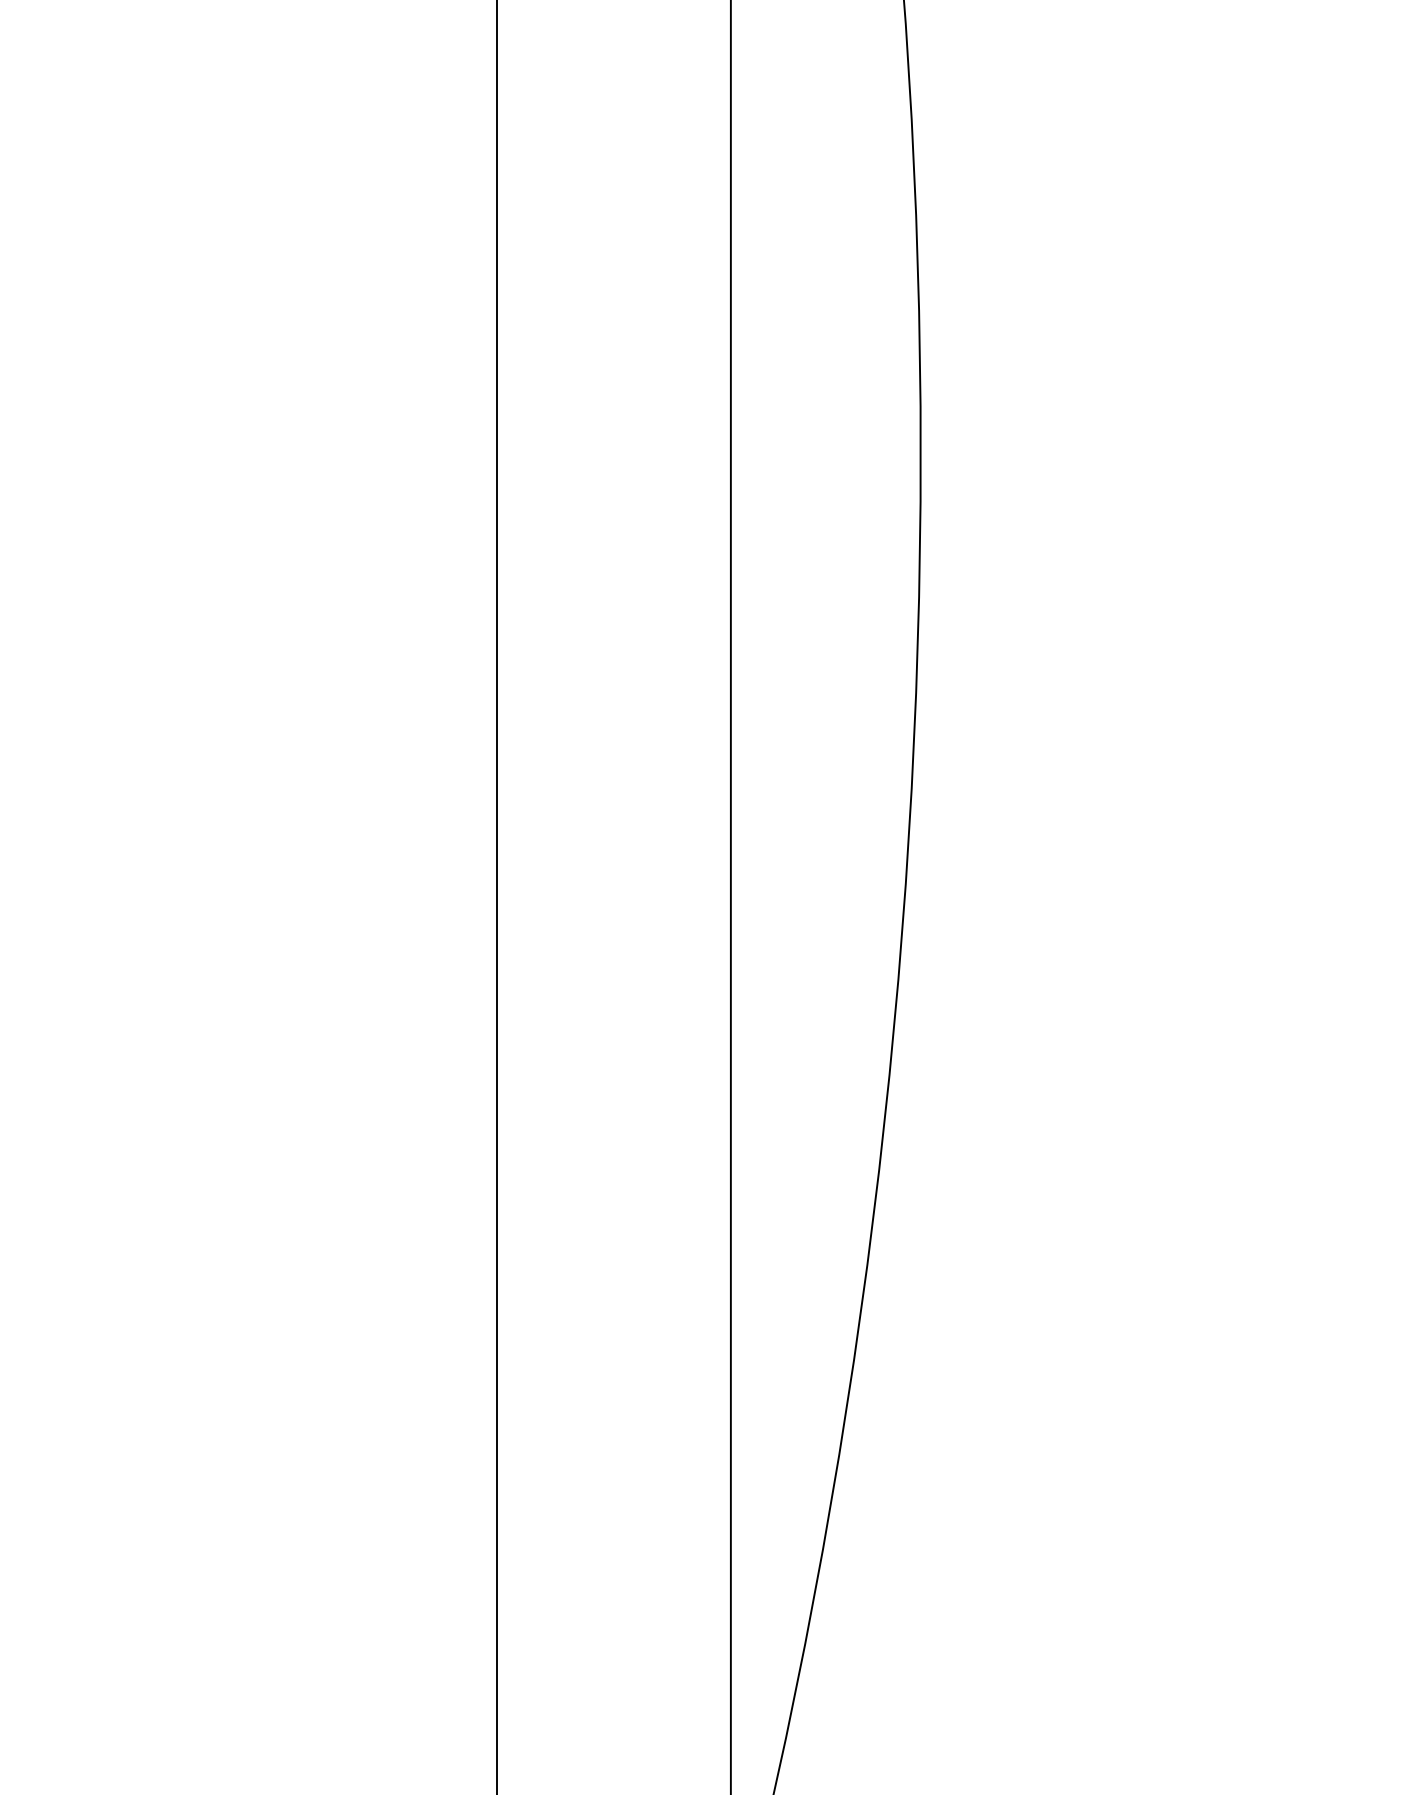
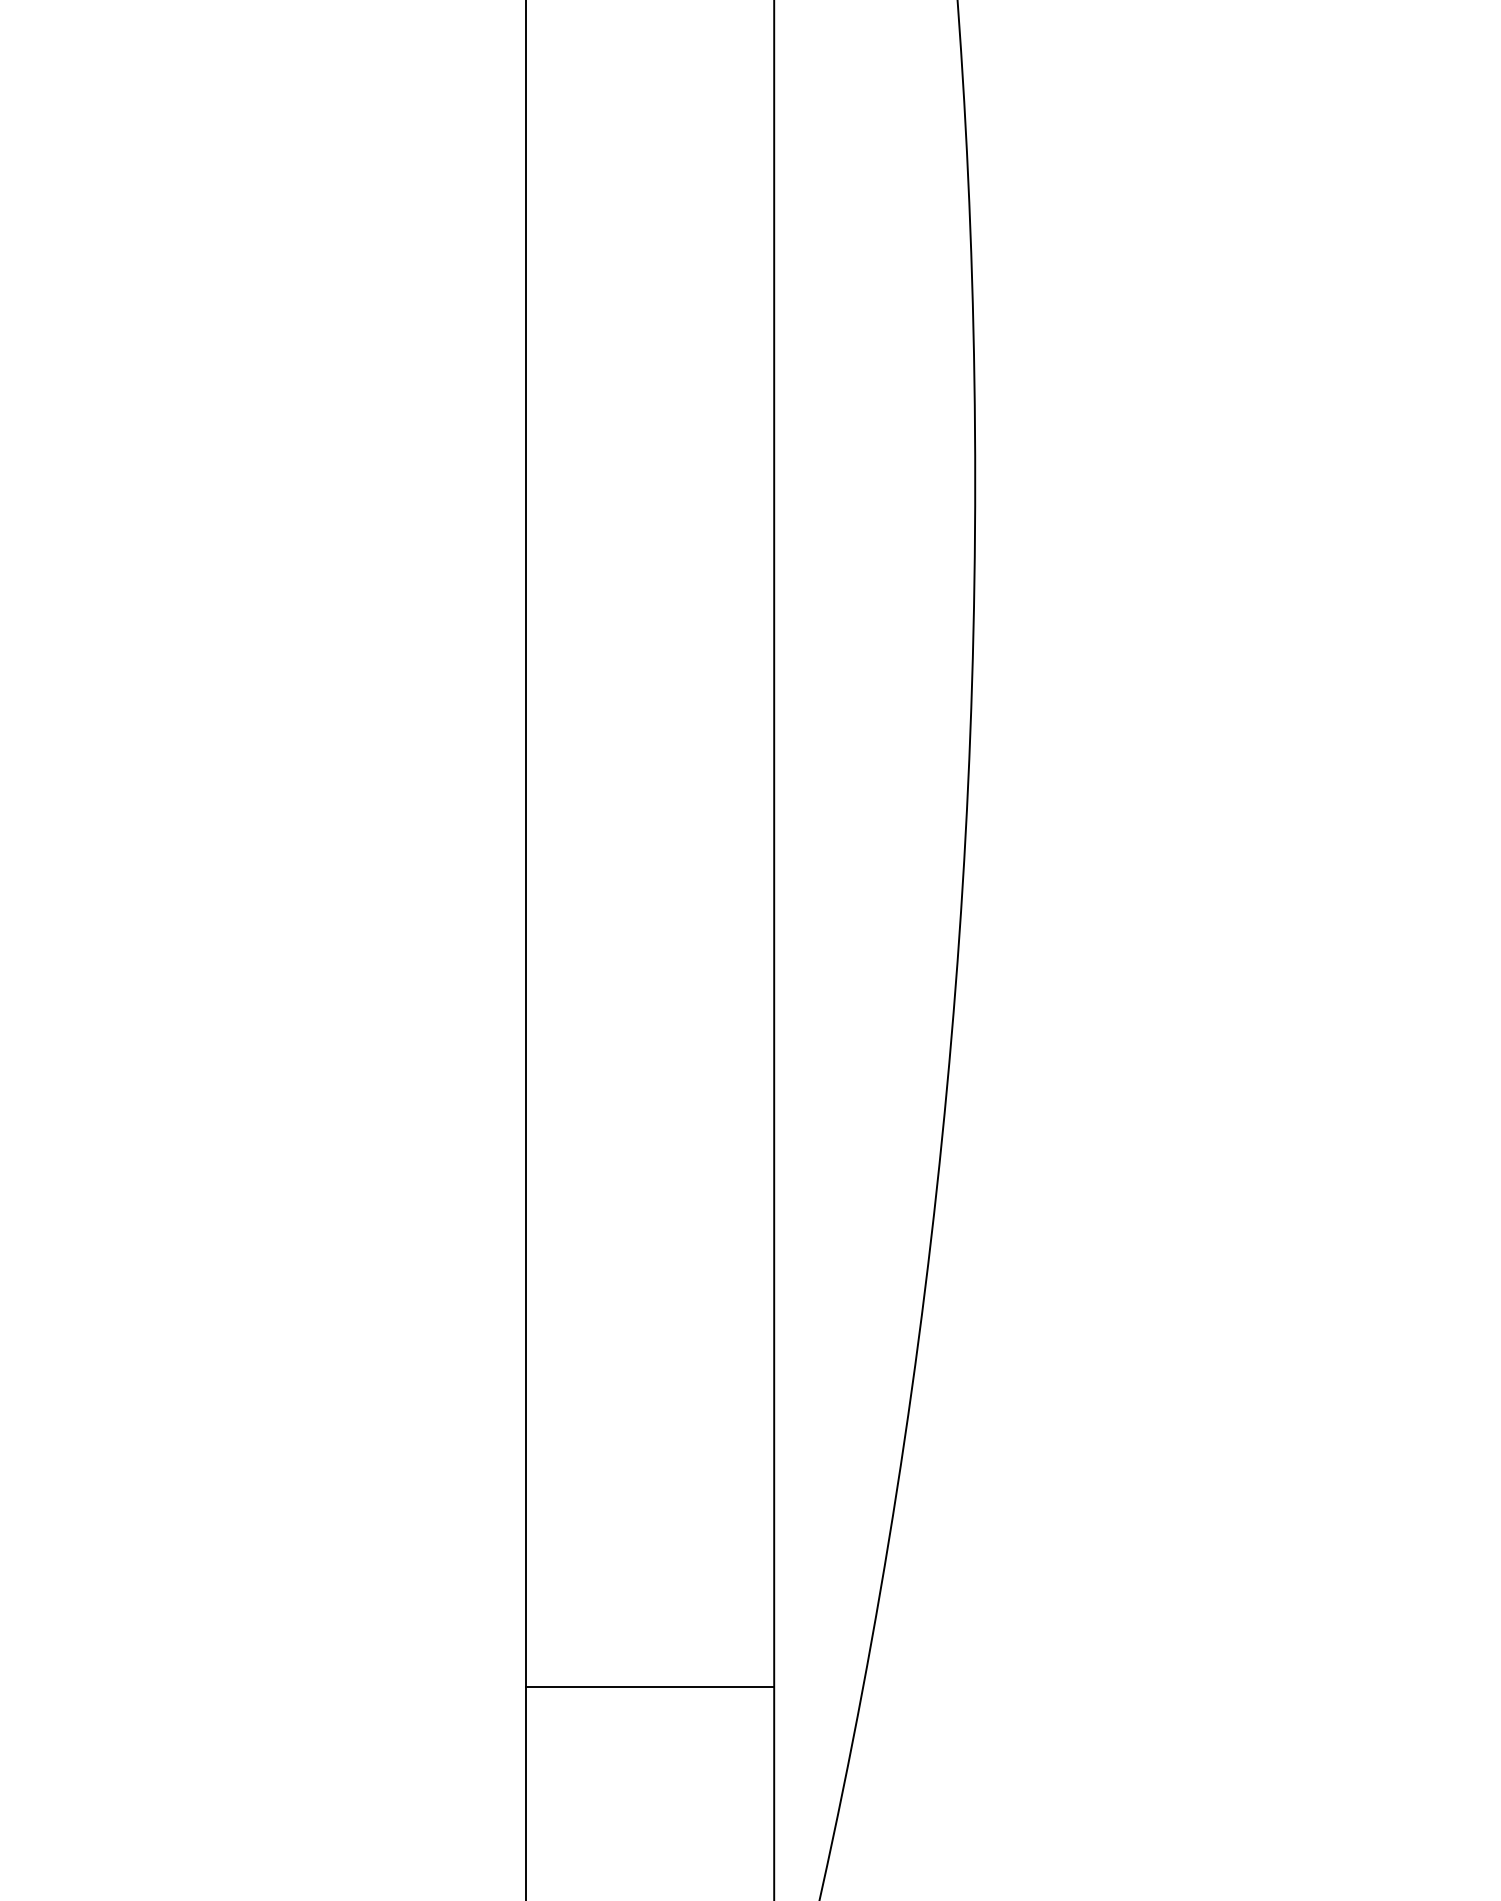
line: (614, 1593) -> (650, 1687), added

